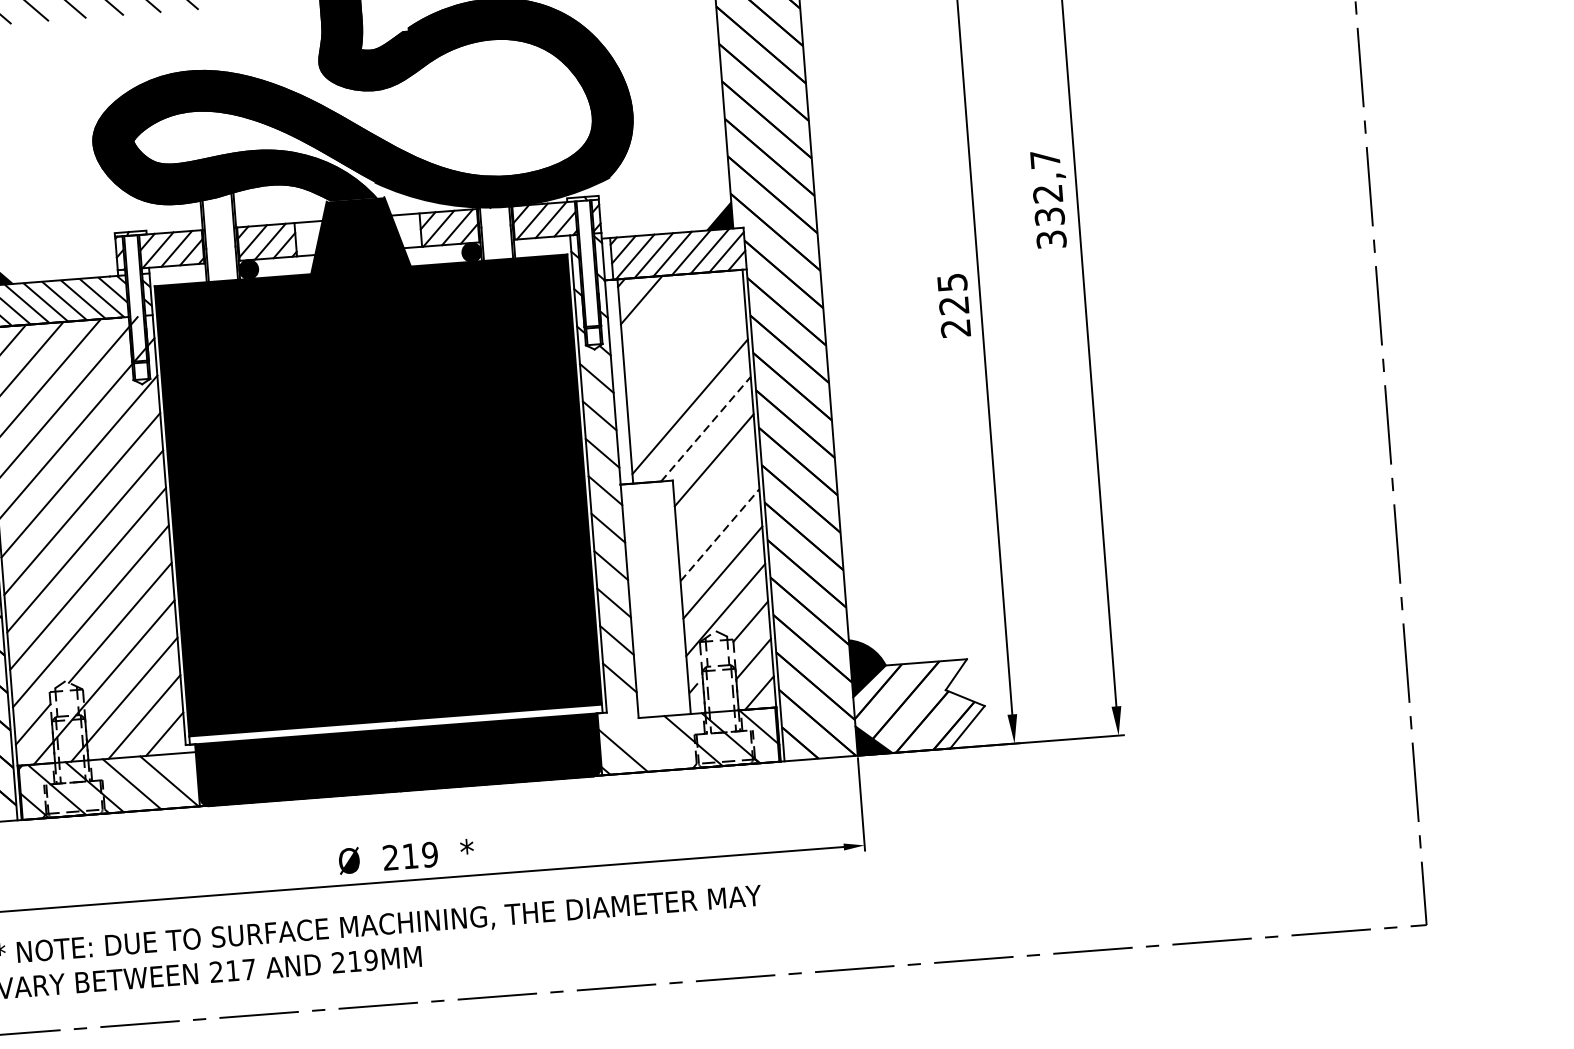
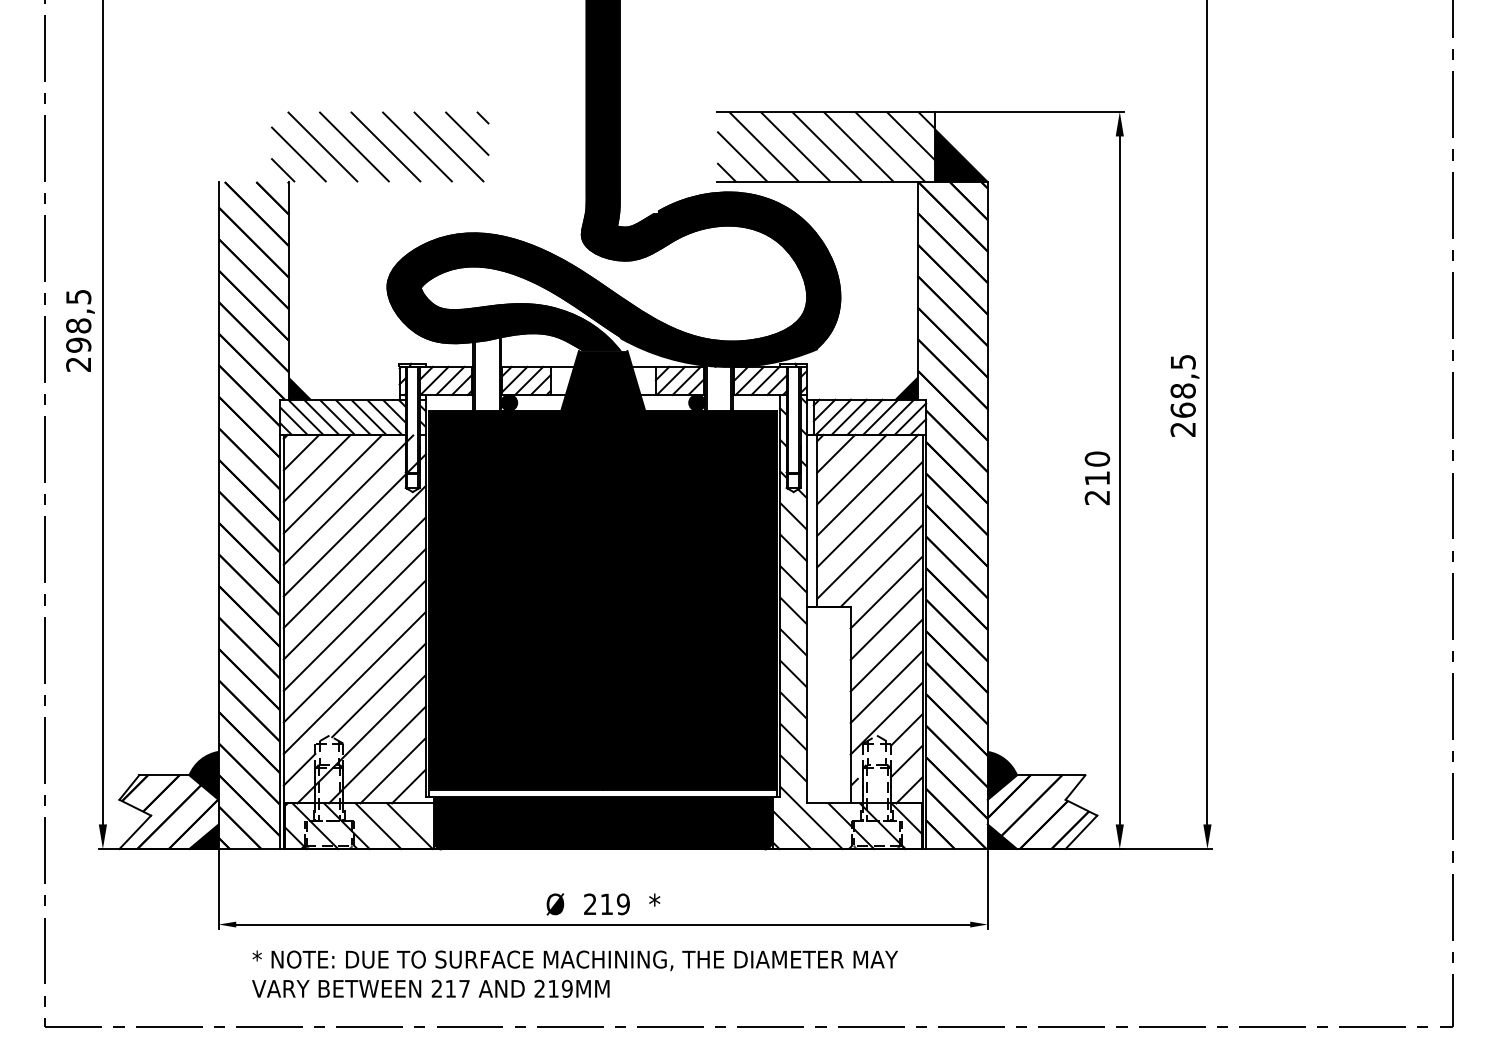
text: (1047, 199) -> (1182, 395), 332,7 -> 268,5
text: (953, 293) -> (1097, 468), 225 -> 210
line: (661, 317) -> (851, 469), added
line: (681, 333) -> (867, 484), added
line: (686, 369) -> (869, 514), added
line: (705, 428) -> (881, 565), dashed -> solid
line: (716, 498) -> (886, 624), added
line: (719, 535) -> (886, 655), dashed -> solid
line: (645, 734) -> (811, 817), added

